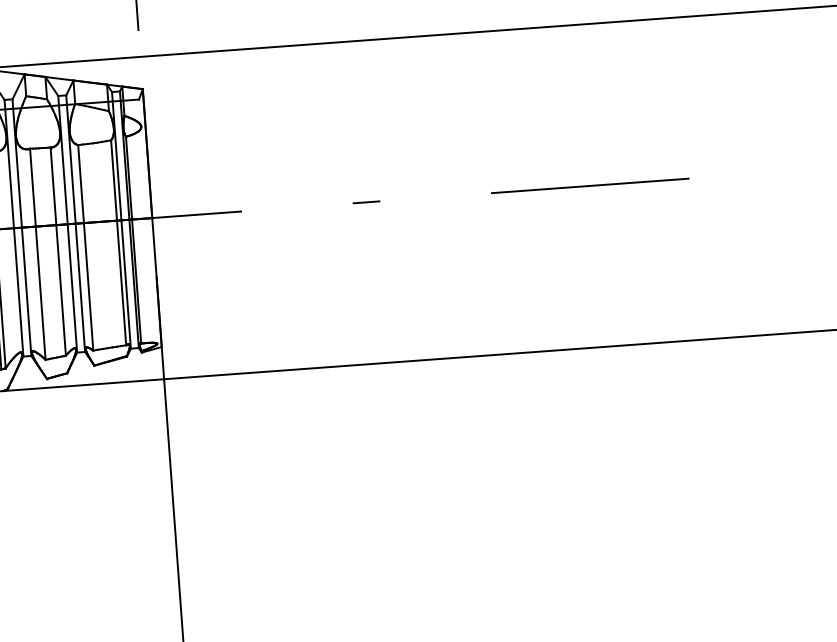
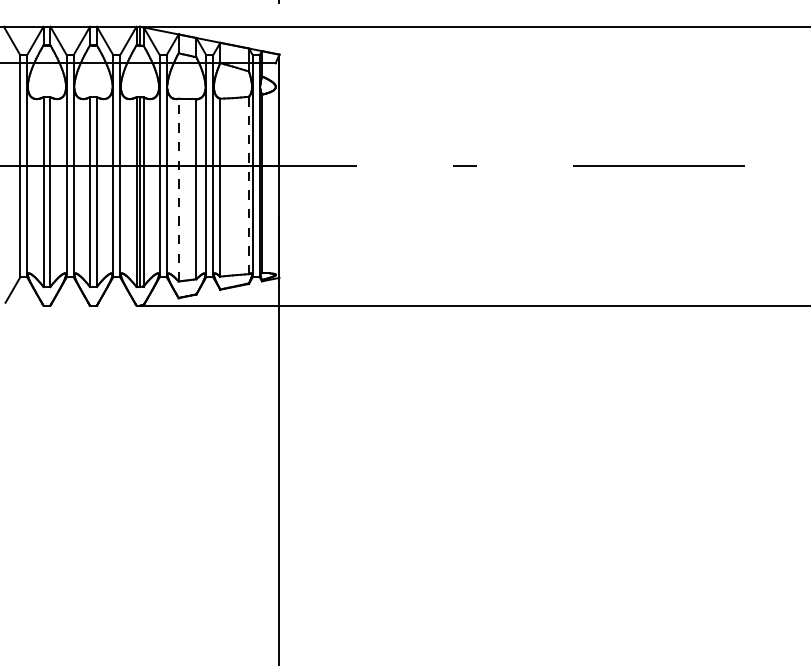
line: (118, 242) -> (248, 185), solid -> dashed
line: (37, 253) -> (178, 189), solid -> dashed

